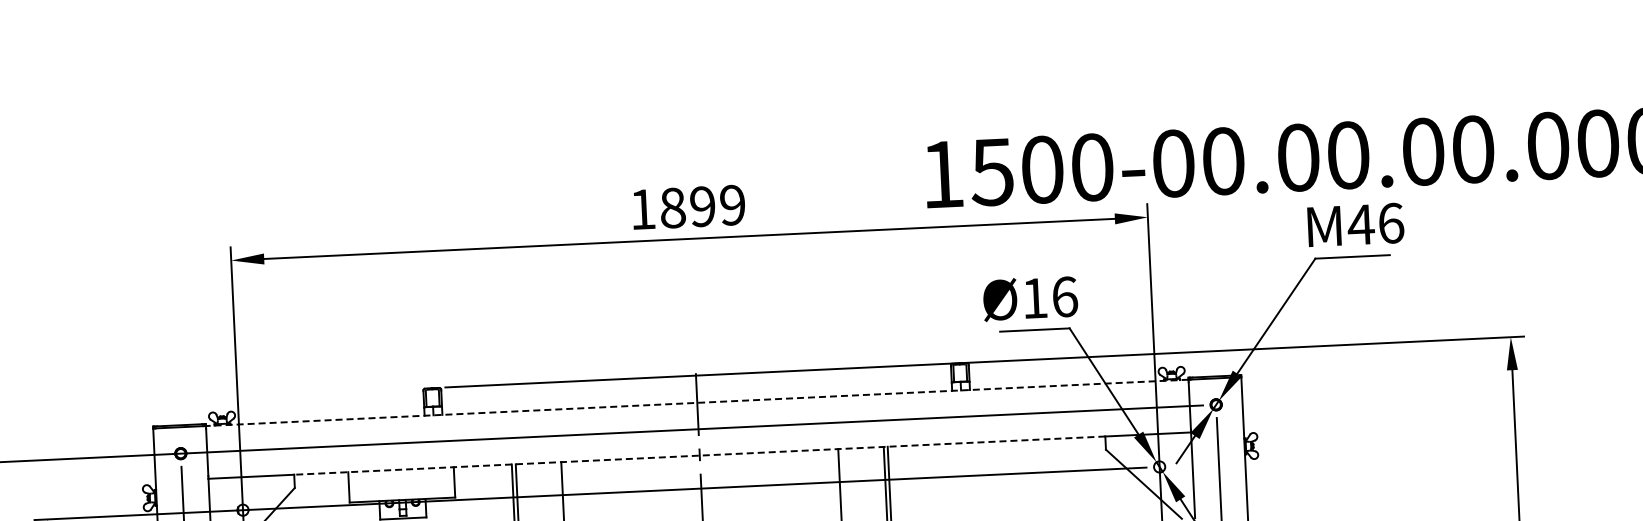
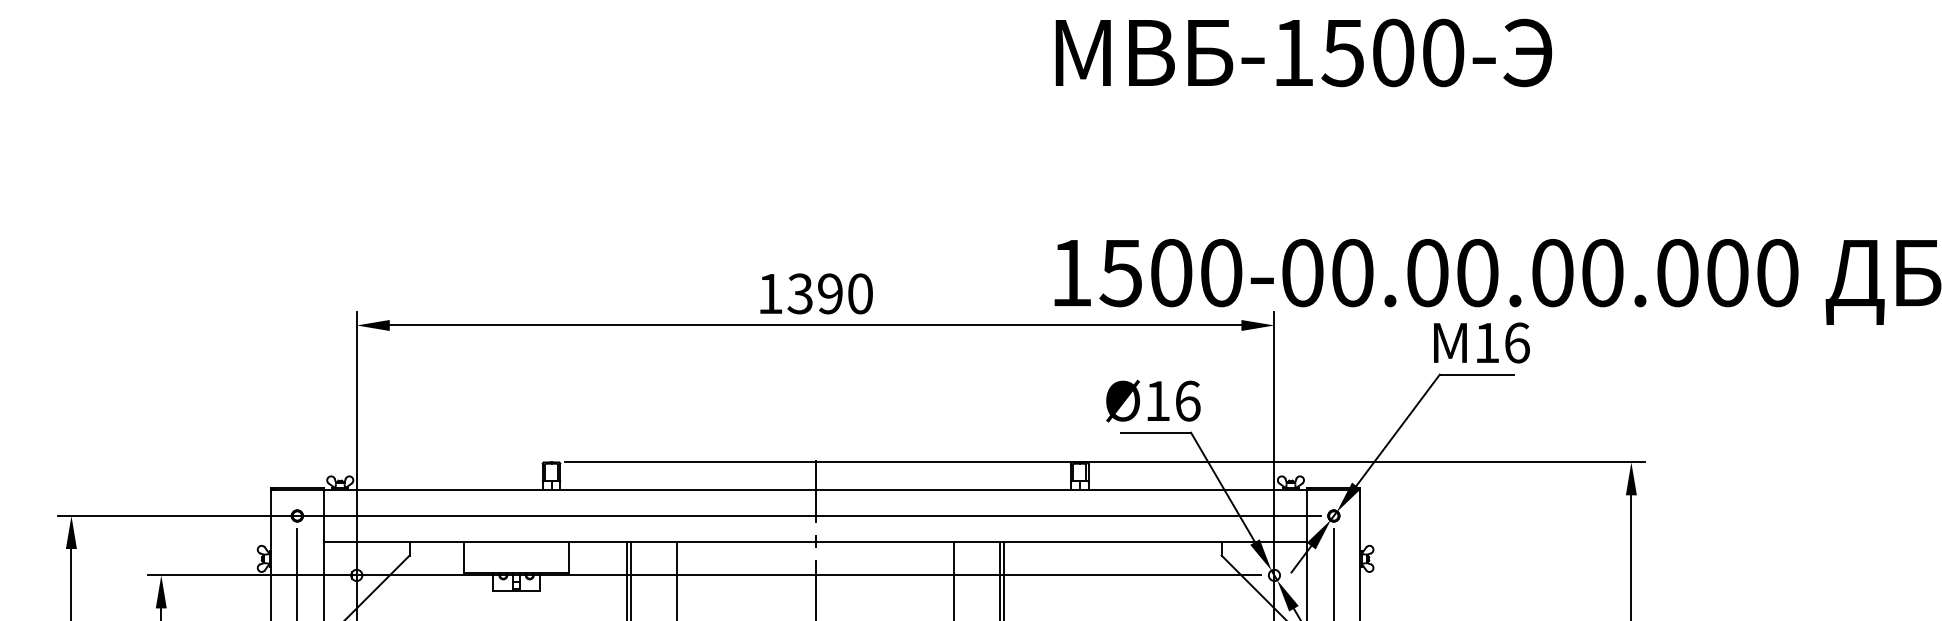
text: (701, 206) -> (829, 293), 1899 -> 1390
text: (1360, 224) -> (1486, 342), 46 -> 16
line: (697, 402) -> (815, 489), dashed -> solid
line: (699, 455) -> (815, 542), dashed -> solid

